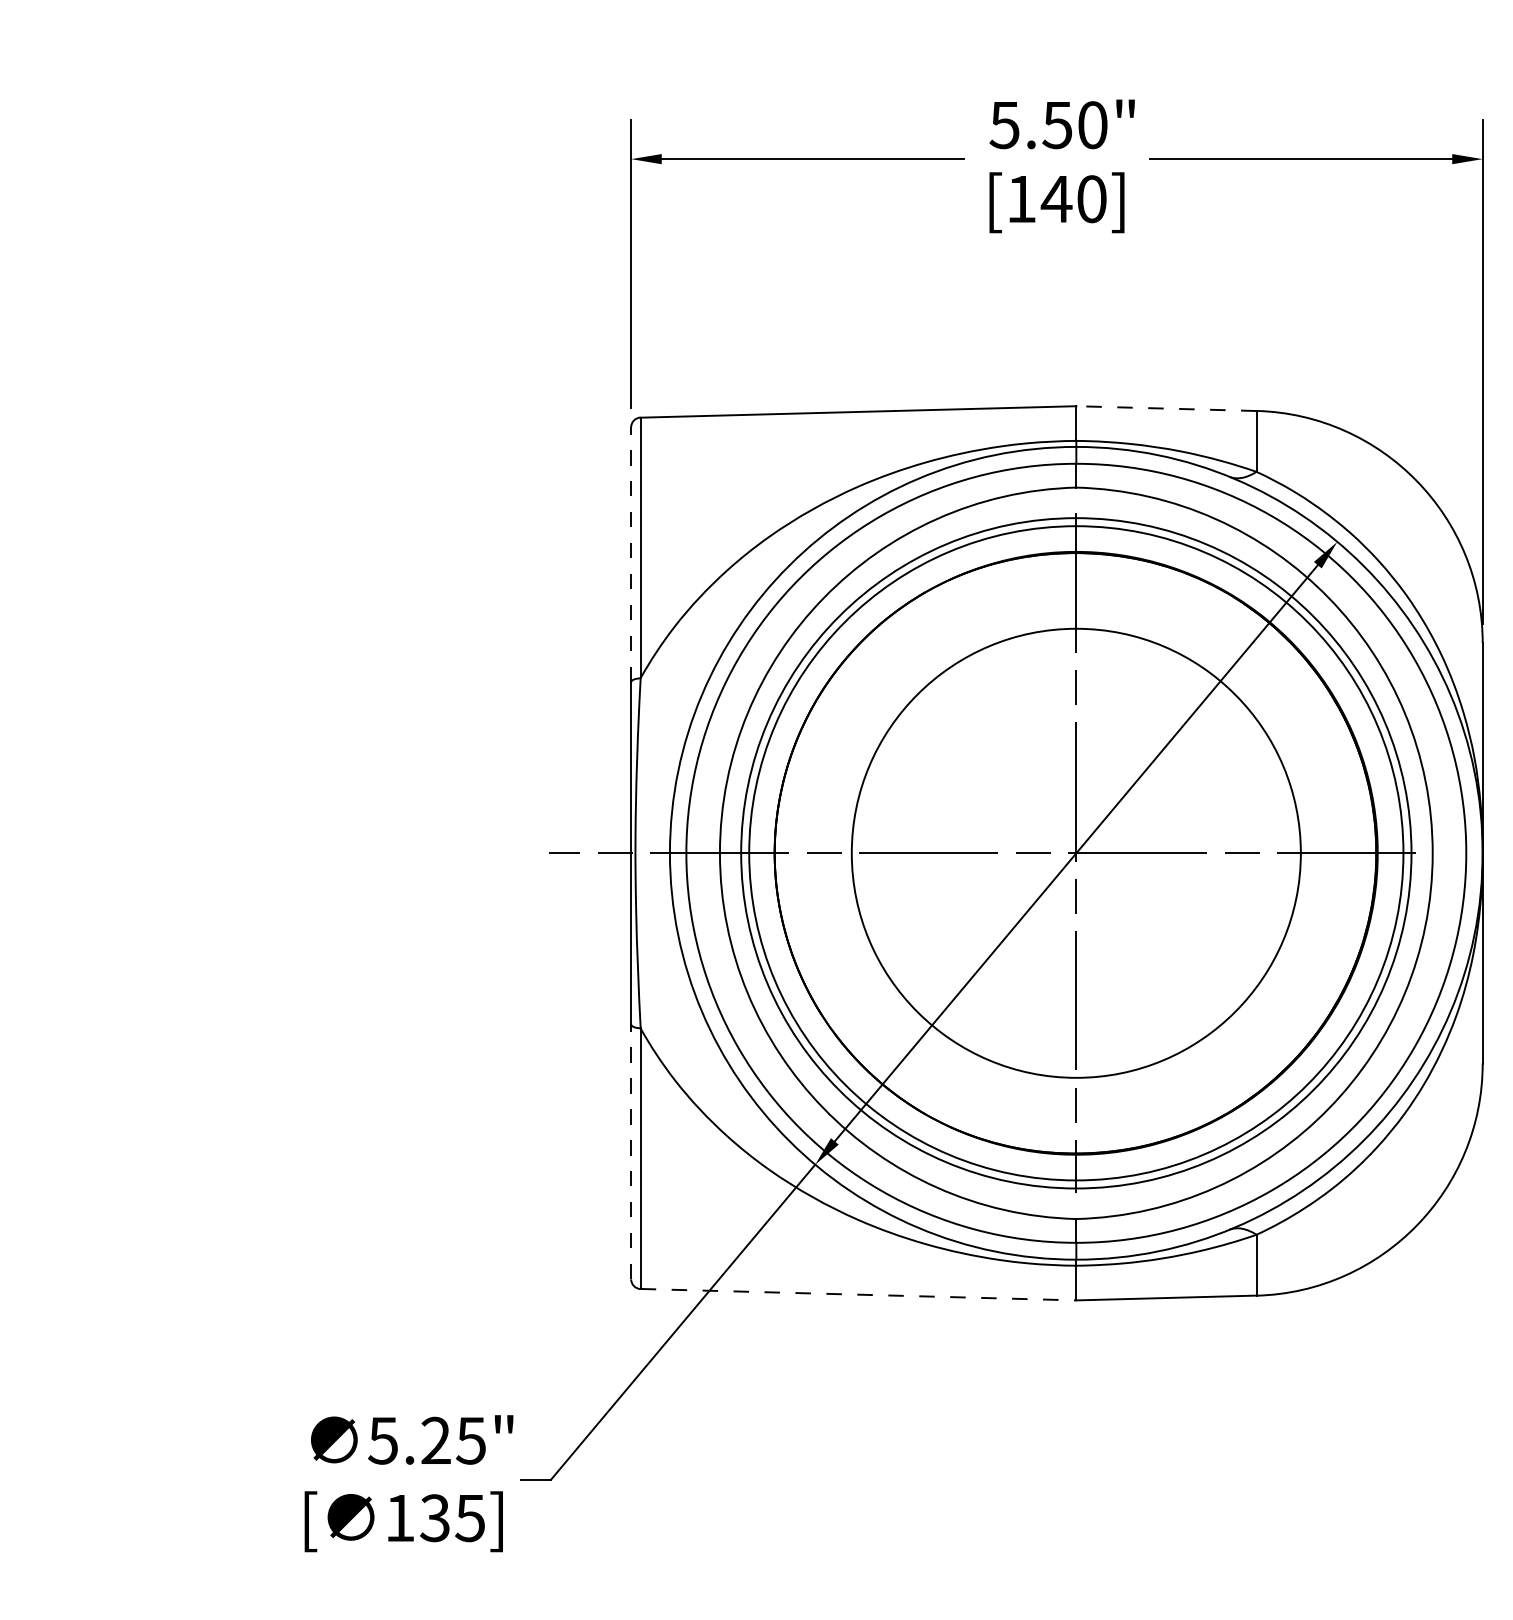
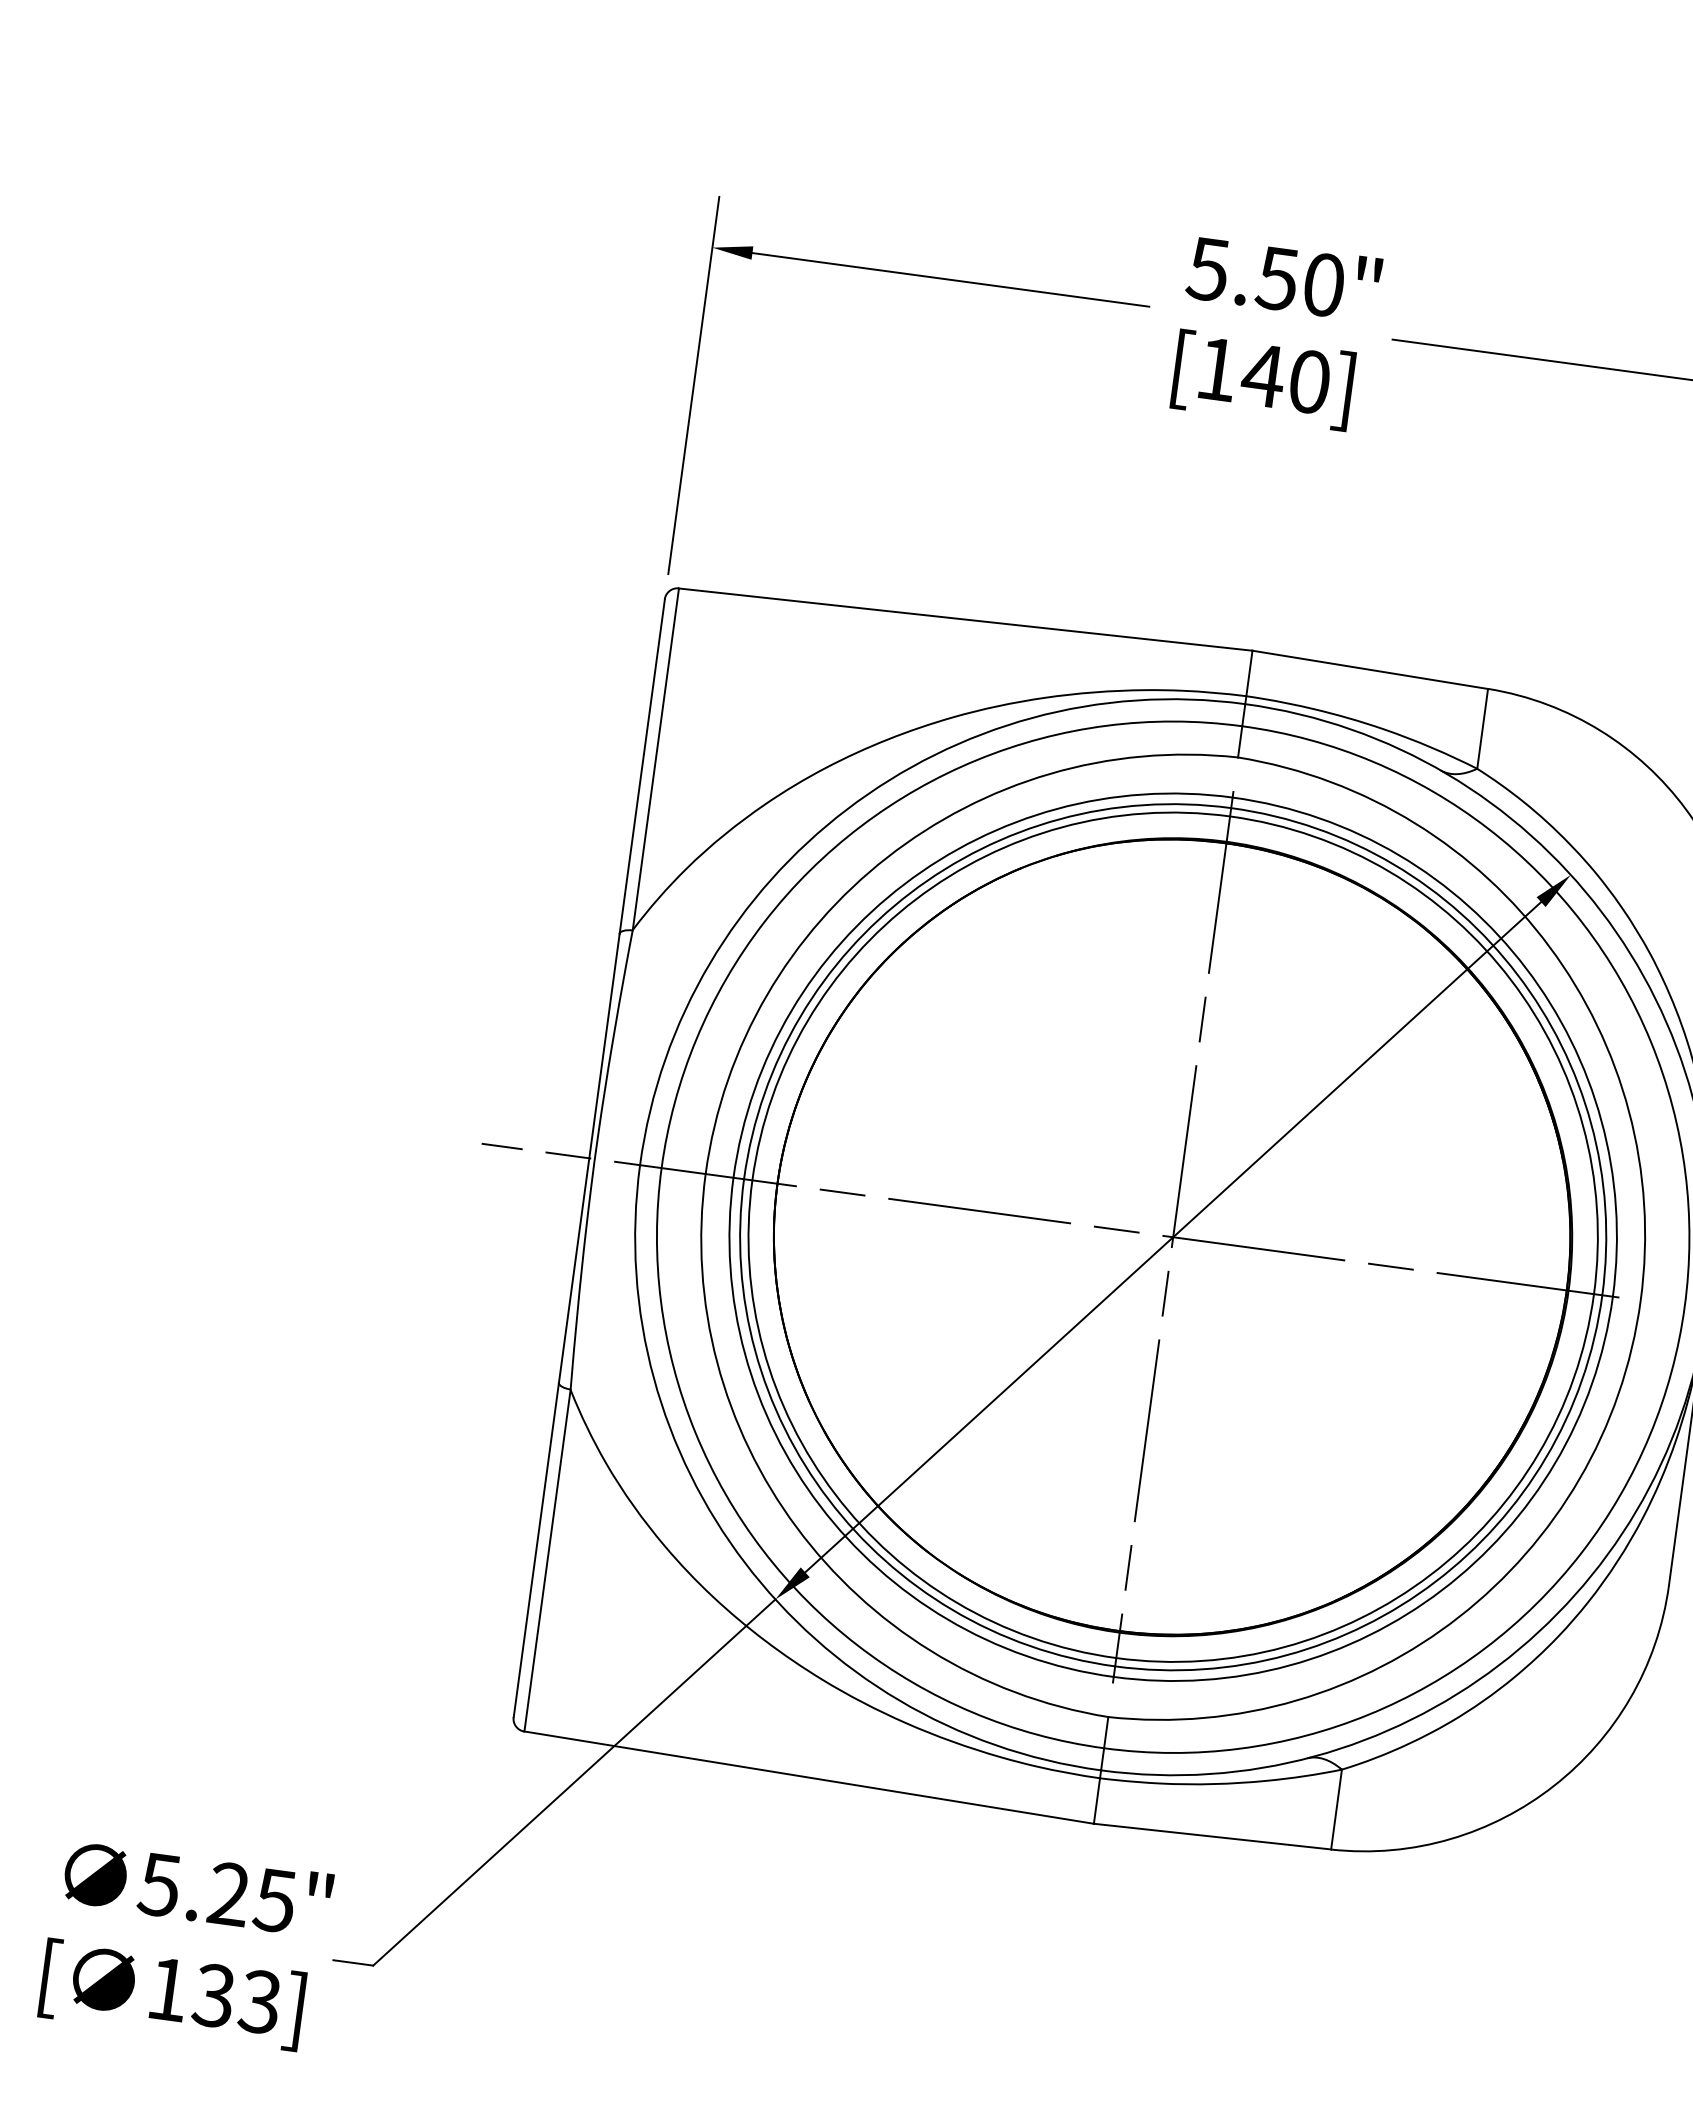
line: (1165, 408) -> (1369, 669), dashed -> solid
line: (631, 554) -> (642, 766), dashed -> solid
circle: (1076, 853) -> (1173, 1237), size x1.43
line: (631, 1151) -> (536, 1549), dashed -> solid
line: (858, 1294) -> (809, 1777), dashed -> solid
text: (469, 1517) -> (259, 2000), 135] -> 133]

